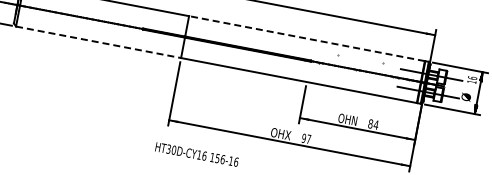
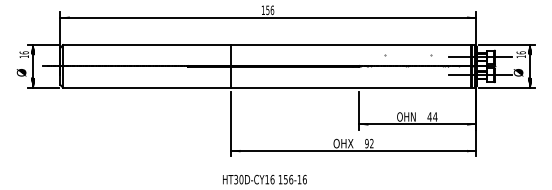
line: (306, 38) -> (350, 45), dashed -> solid
line: (98, 42) -> (147, 87), dashed -> solid
text: (370, 123) -> (429, 116), 84 -> 44
text: (308, 139) -> (371, 143), 97 -> 92

